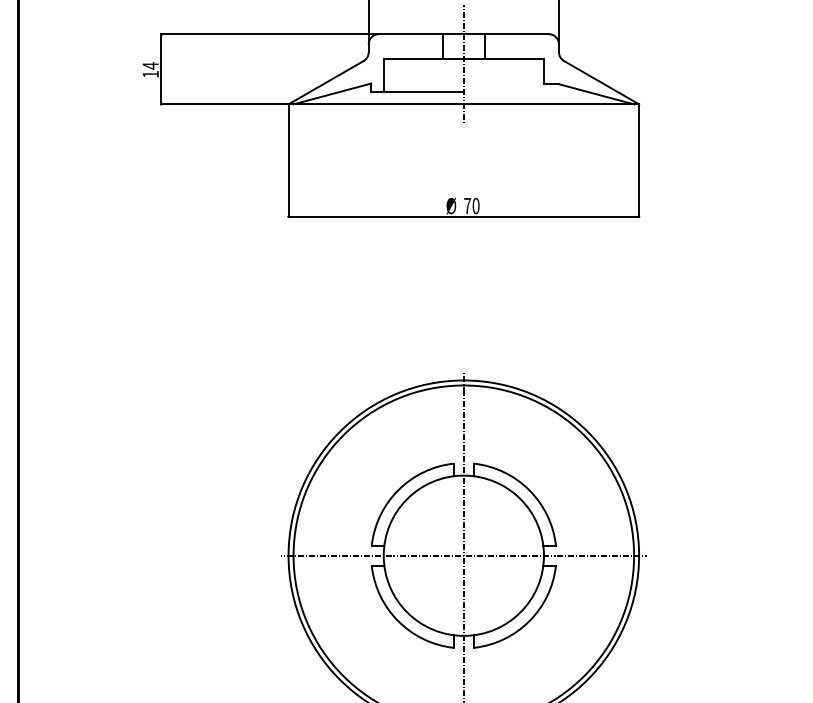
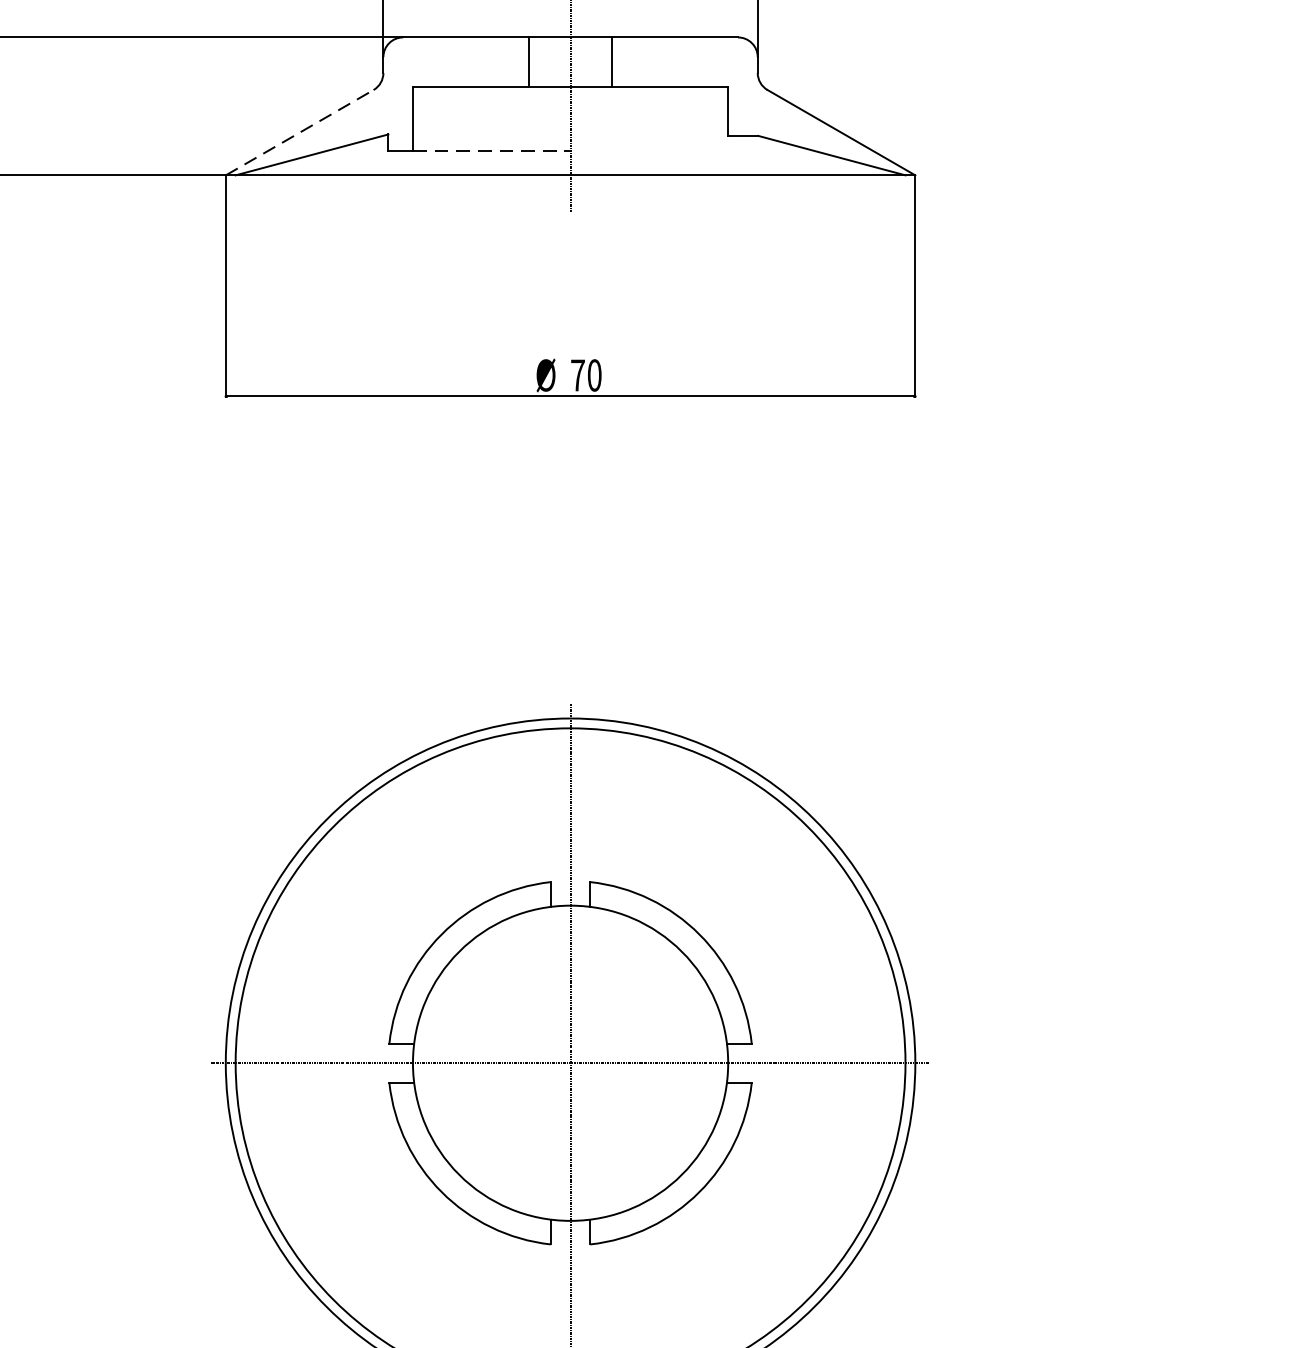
line: (326, 82) -> (300, 132), solid -> dashed
line: (424, 91) -> (493, 150), solid -> dashed

